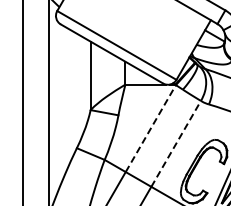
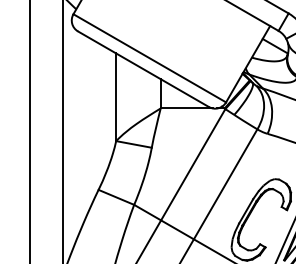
line: (151, 128) -> (194, 164), dashed -> solid
line: (176, 143) -> (226, 183), dashed -> solid

